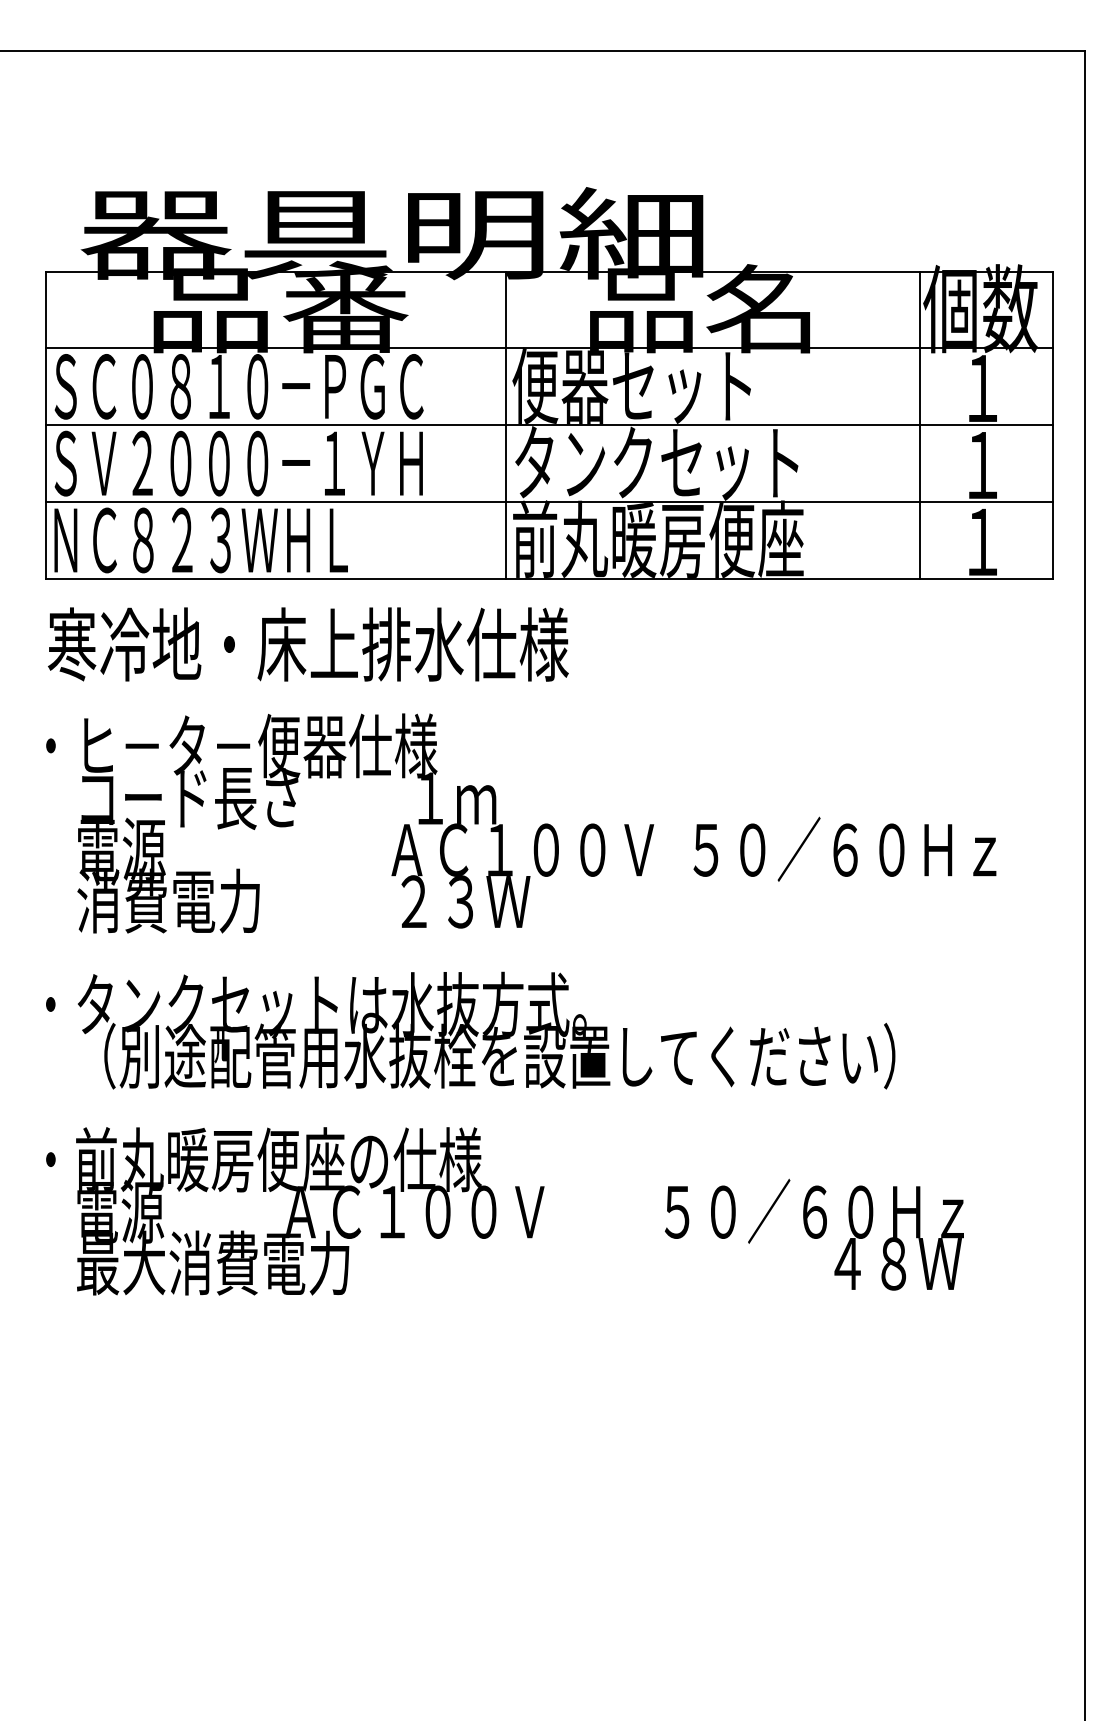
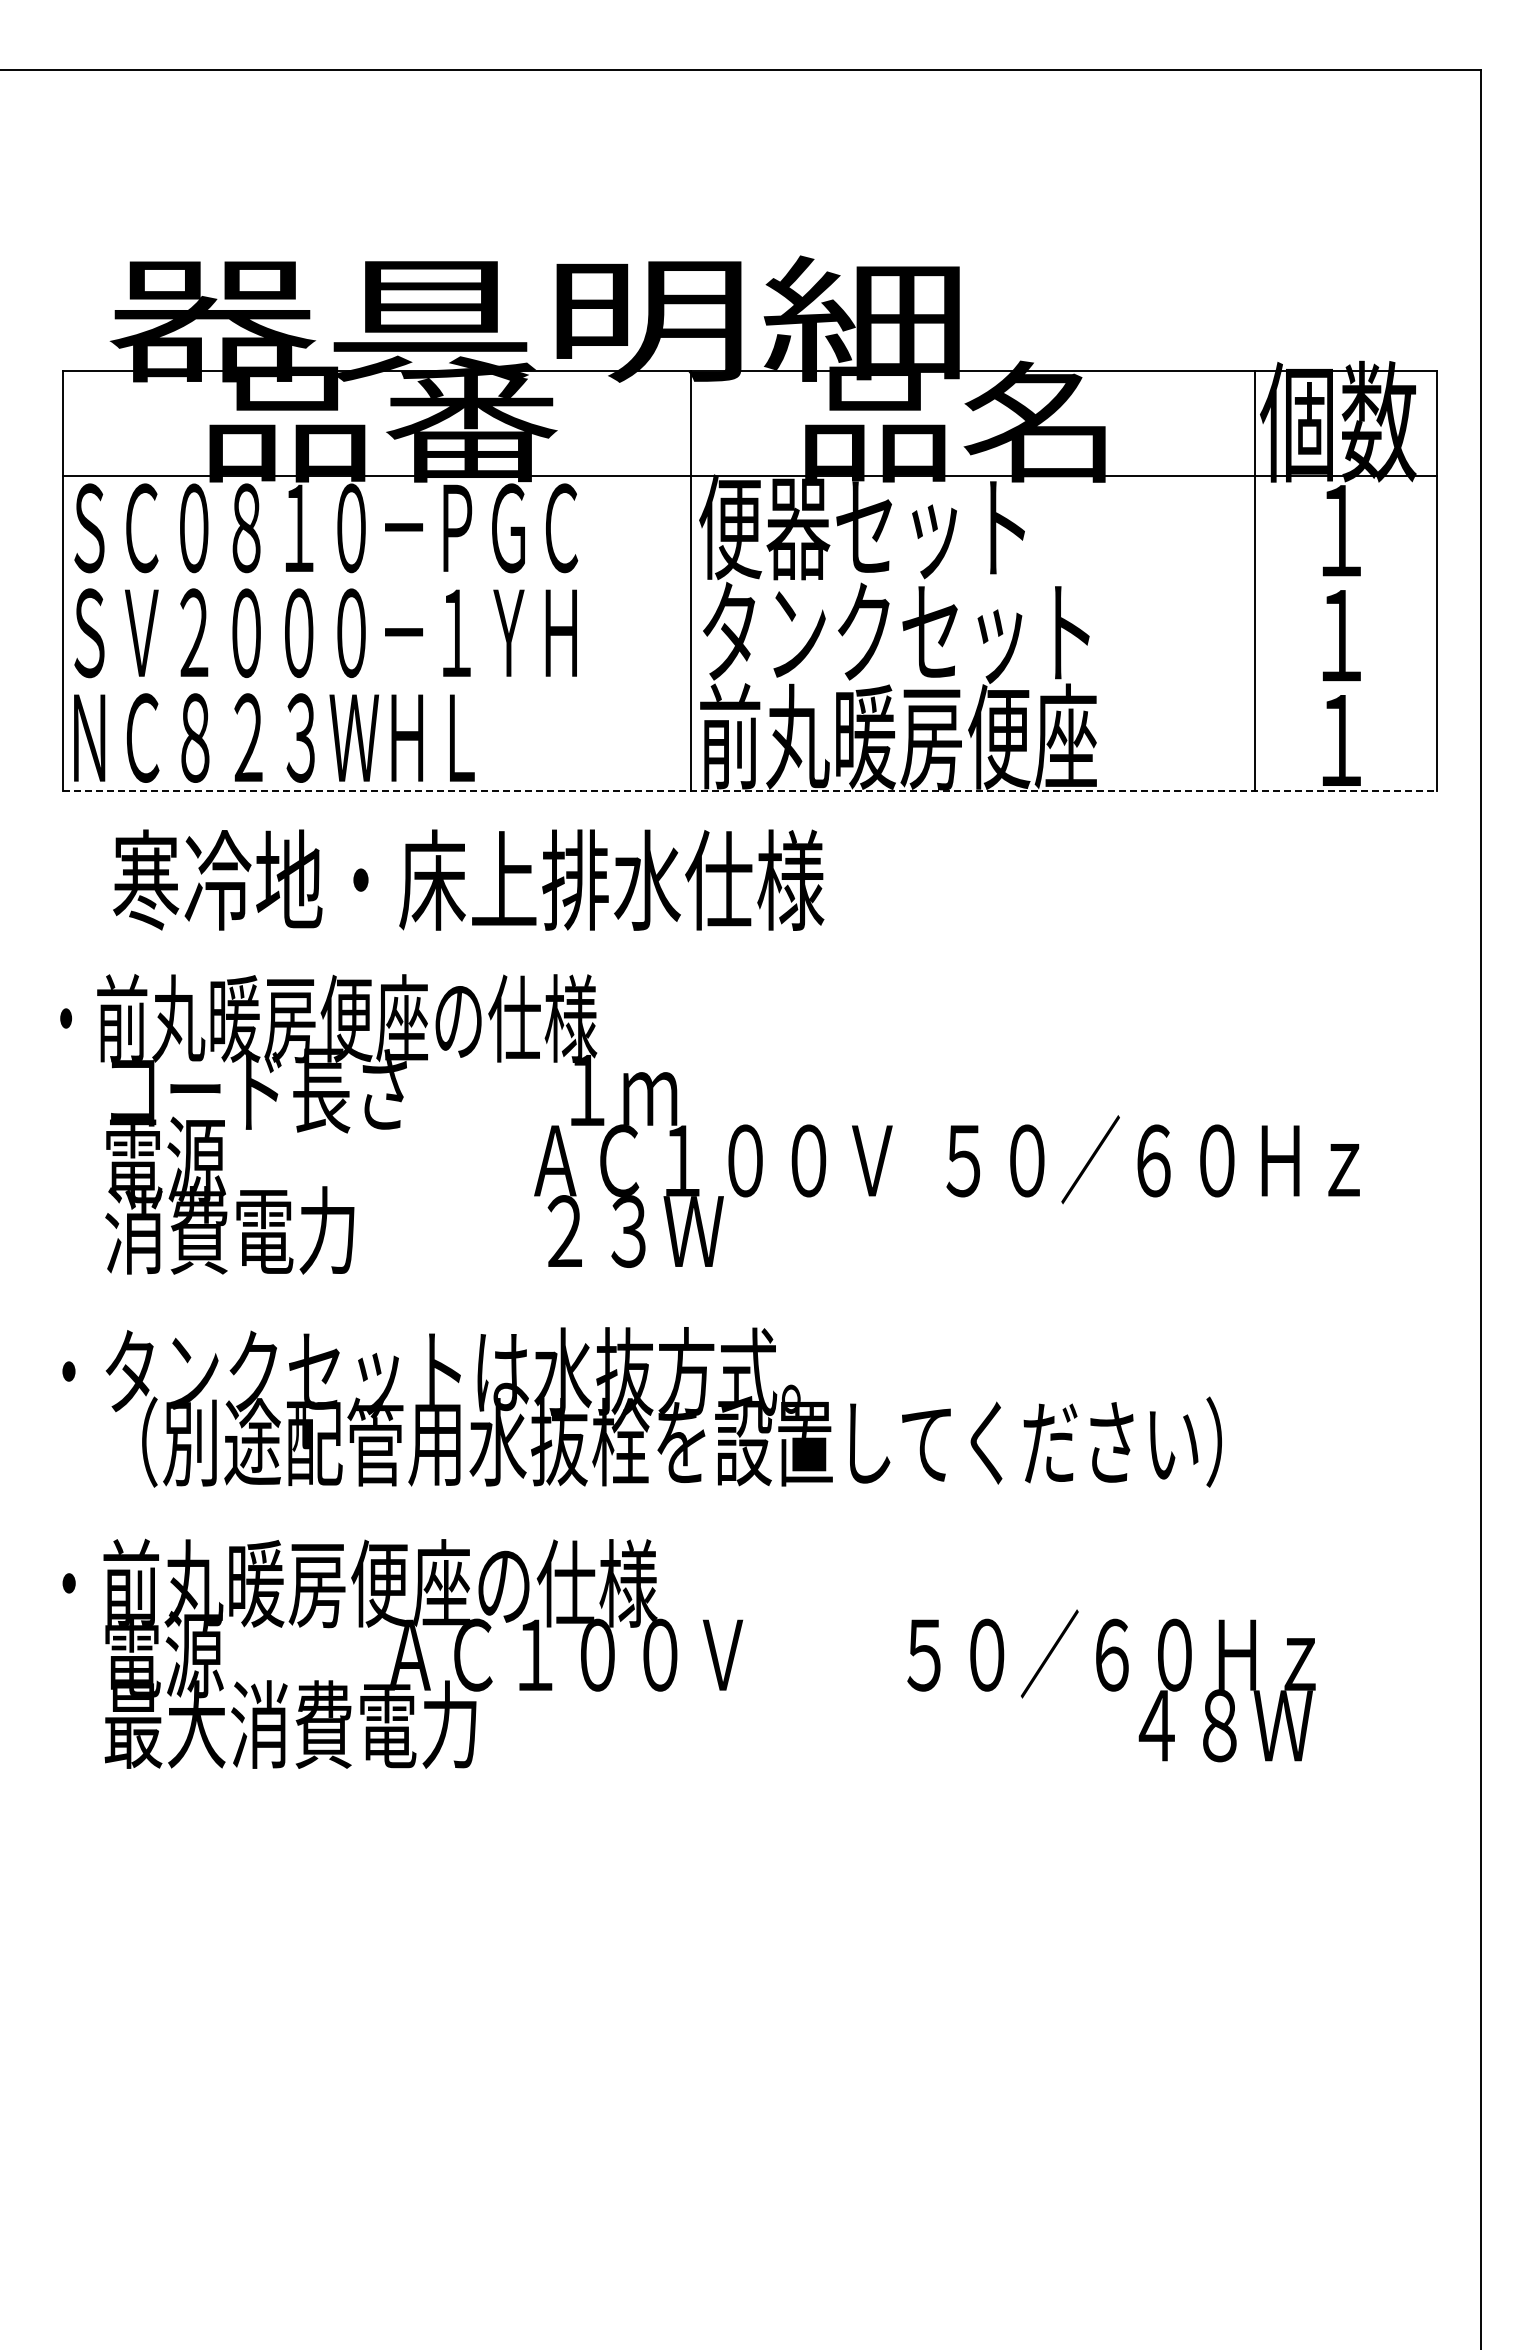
line: (549, 425) -> (749, 580), removed
line: (549, 501) -> (749, 685), removed
line: (549, 578) -> (750, 790), solid -> dashed
text: (308, 644) -> (468, 879), moved
text: (240, 745) -> (328, 1018), ・ヒ－タ－便器仕様 -> ・前丸暖房便座の仕様

